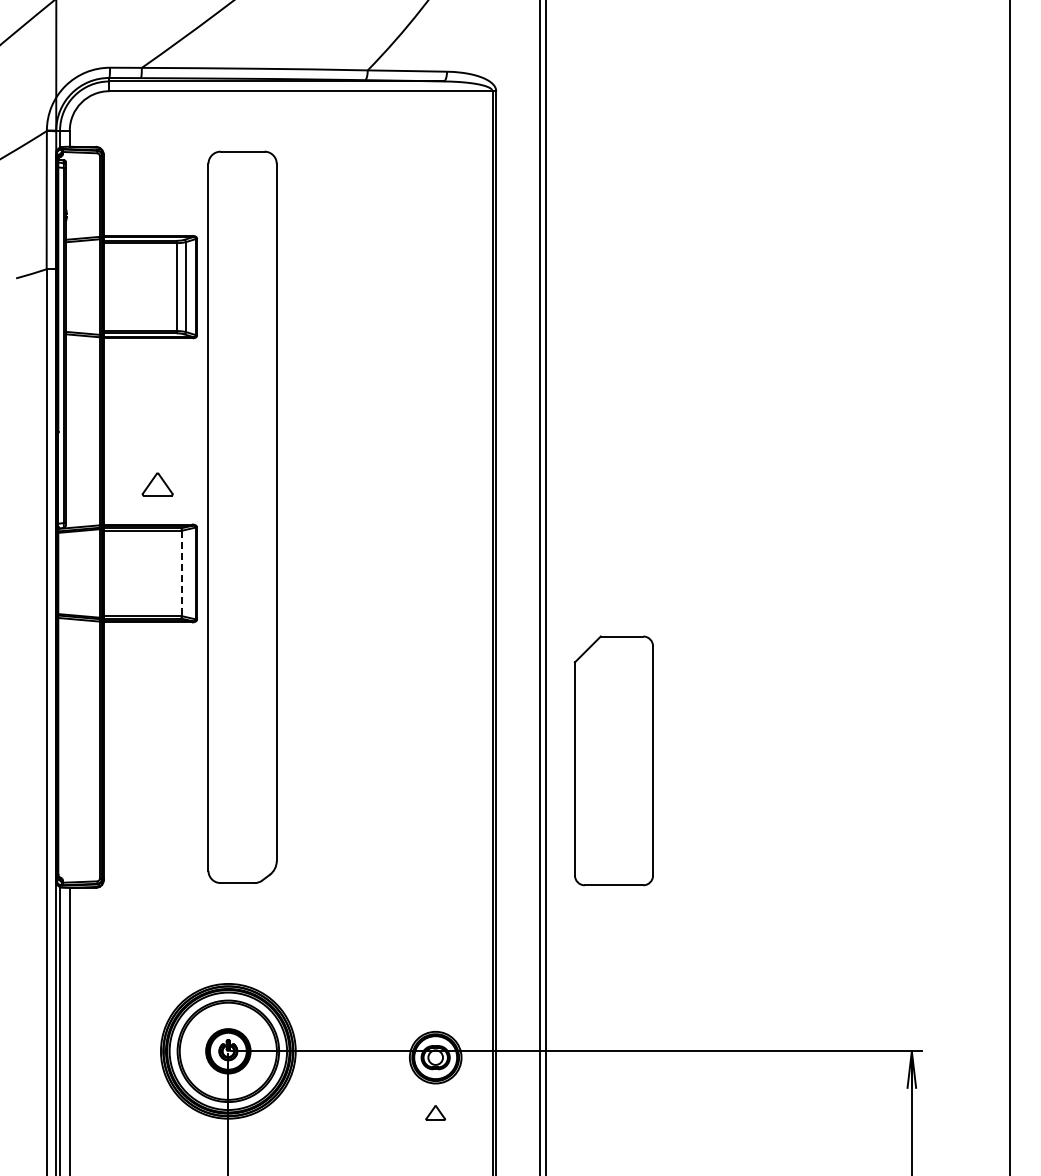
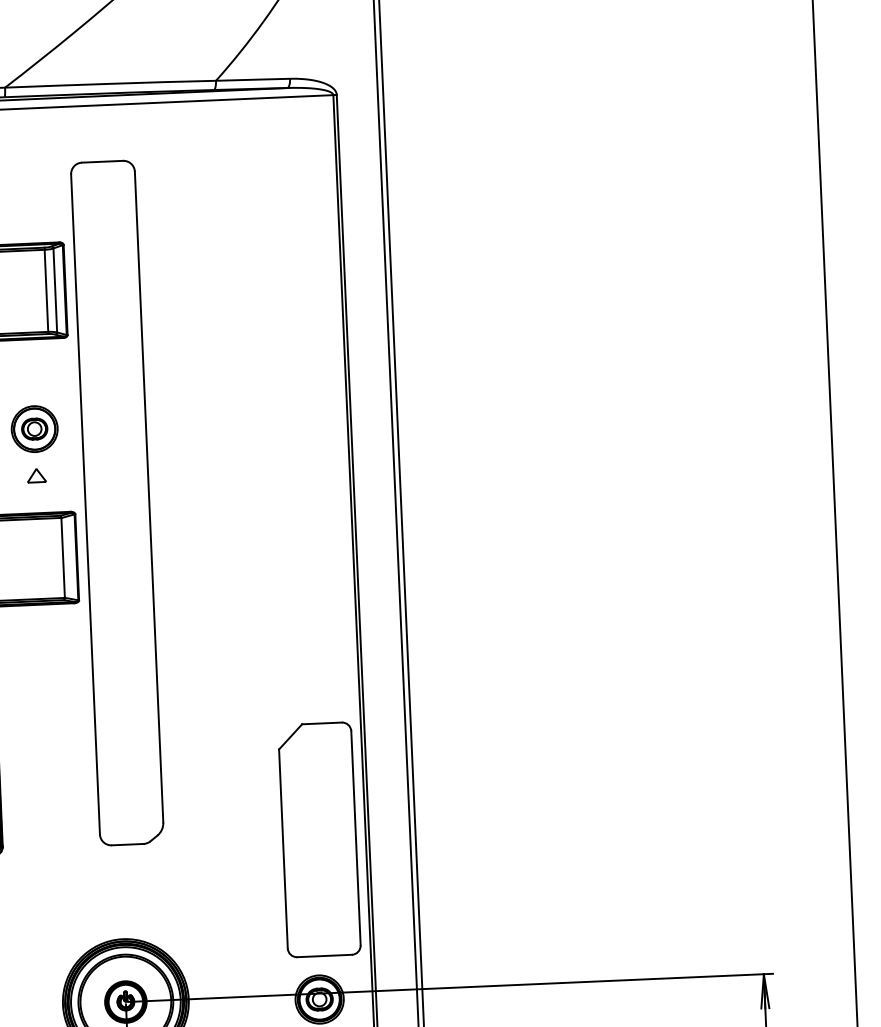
part: (157, 434) -> (34, 429), added
part: (157, 484) -> (36, 475), size x0.62
line: (182, 573) -> (63, 557), dashed -> solid
part: (613, 760) -> (319, 839), moved

